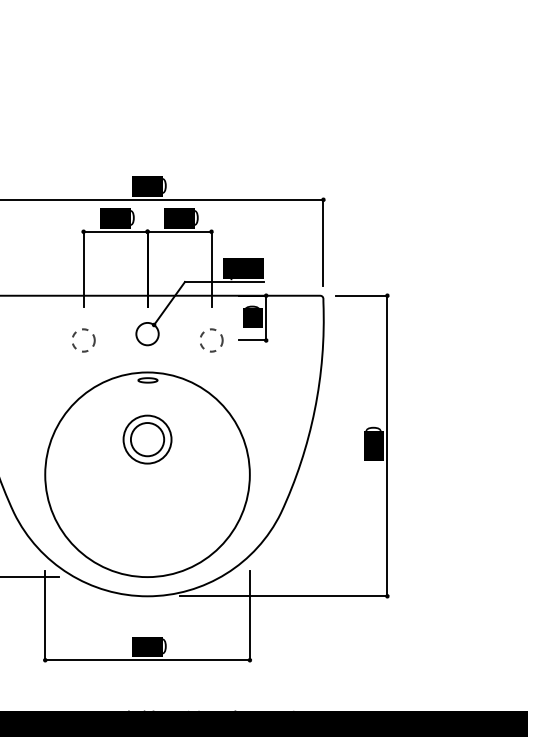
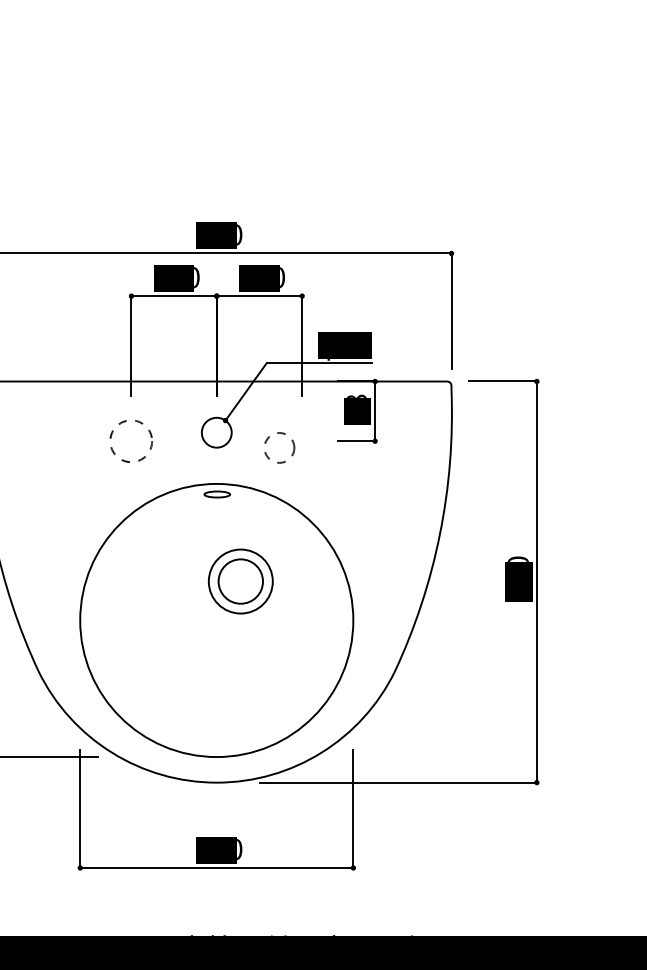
text: (252, 306) -> (356, 395), 70 -> 88
circle: (83, 340) -> (131, 441), size x1.4
circle: (211, 340) -> (279, 447), moved
part: (147, 439) -> (240, 581), moved

